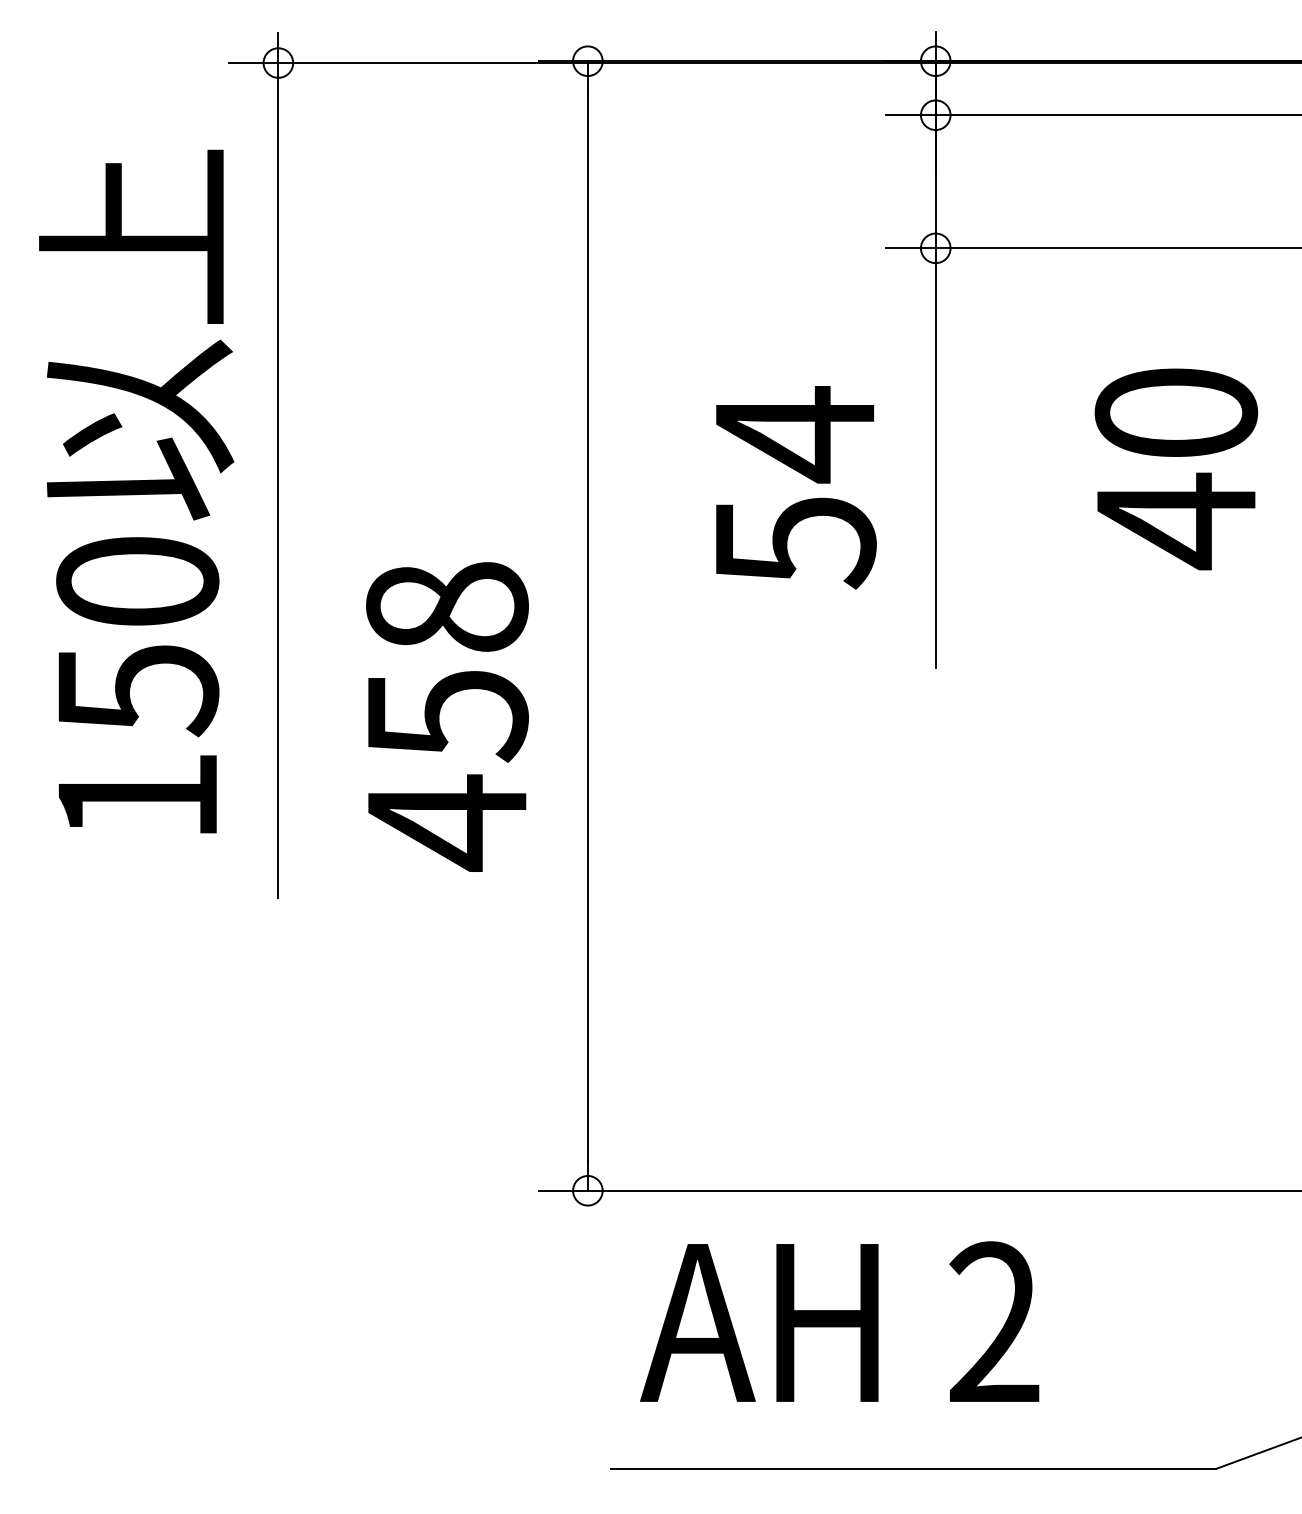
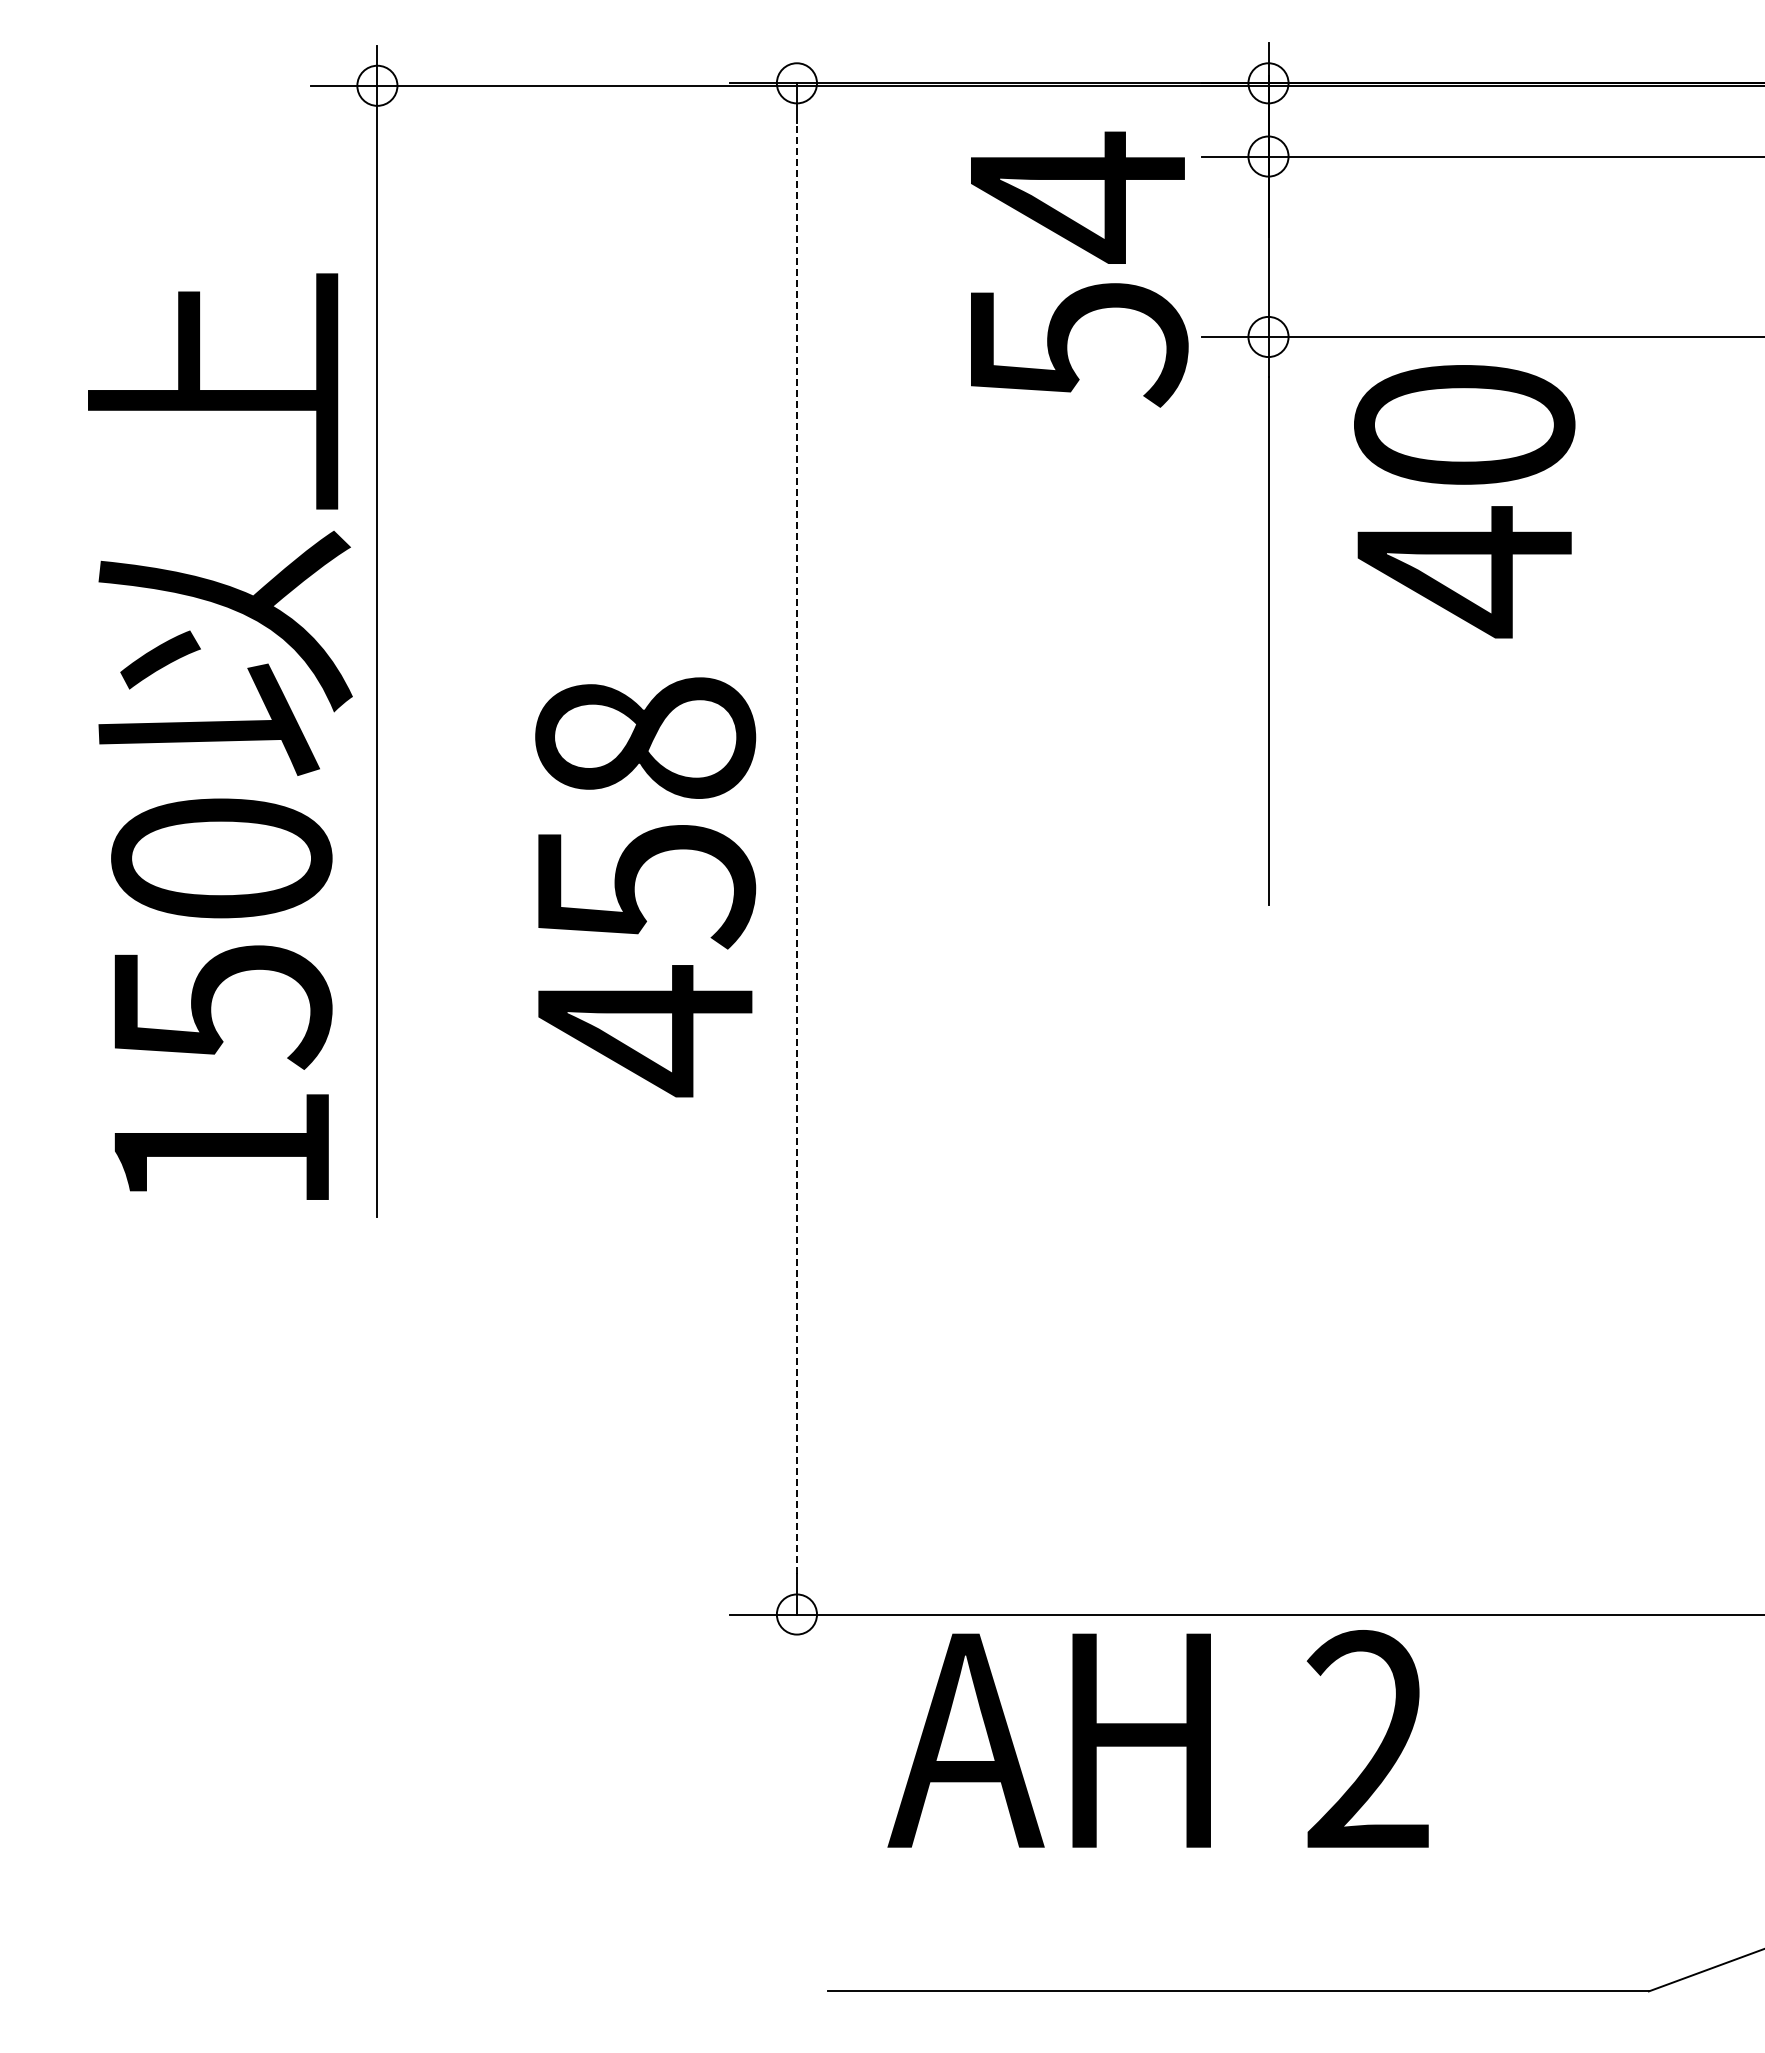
text: (1176, 469) -> (1464, 501), moved
text: (796, 487) -> (1079, 269), moved
text: (136, 491) -> (220, 736), moved
line: (587, 625) -> (796, 848), solid -> dashed
text: (447, 717) -> (645, 887), moved
text: (839, 1321) -> (1157, 1738), moved

